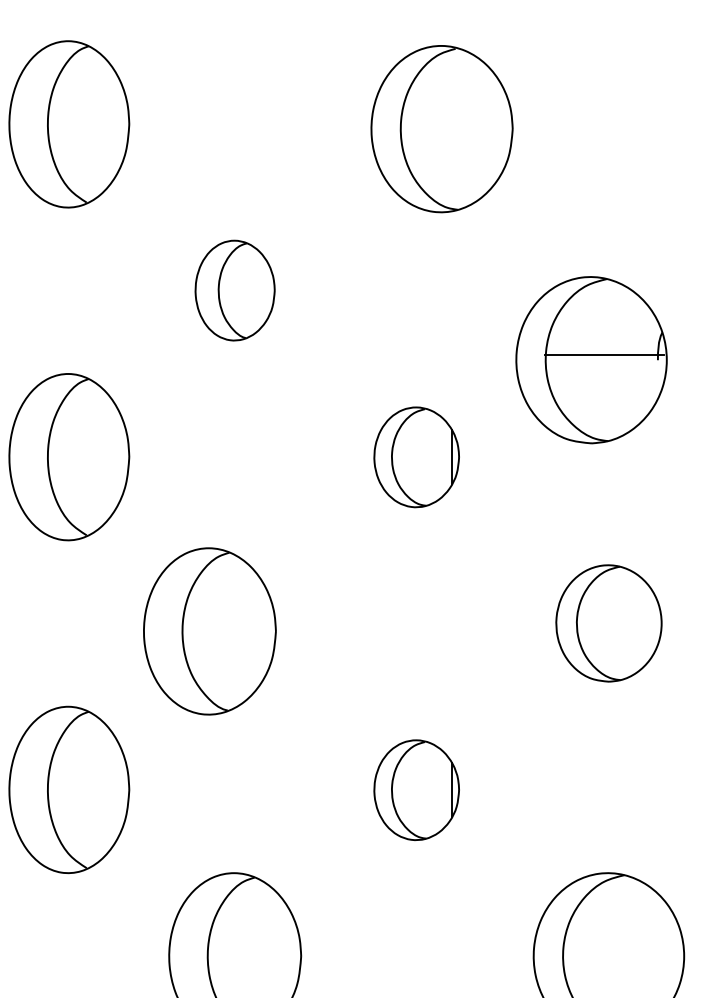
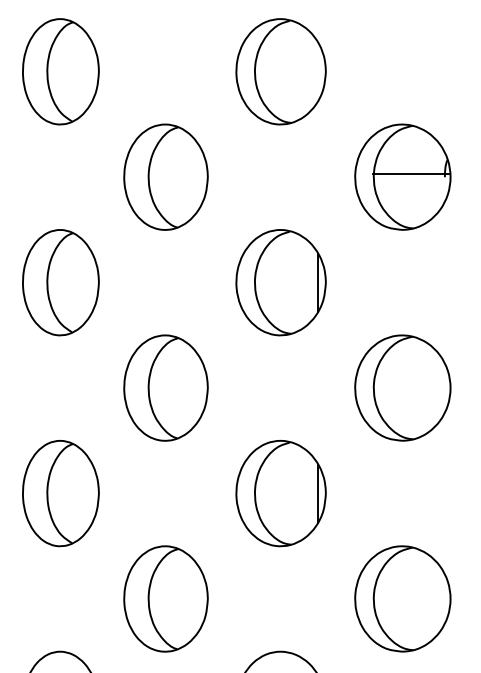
part: (441, 128) -> (280, 71), moved
part: (234, 289) -> (165, 176), size x1.67
part: (590, 359) -> (402, 176), moved
part: (415, 456) -> (280, 282), size x1.67
part: (608, 622) -> (402, 387), size x1.43
part: (209, 630) -> (165, 387), moved
part: (415, 789) -> (280, 493), size x1.67

